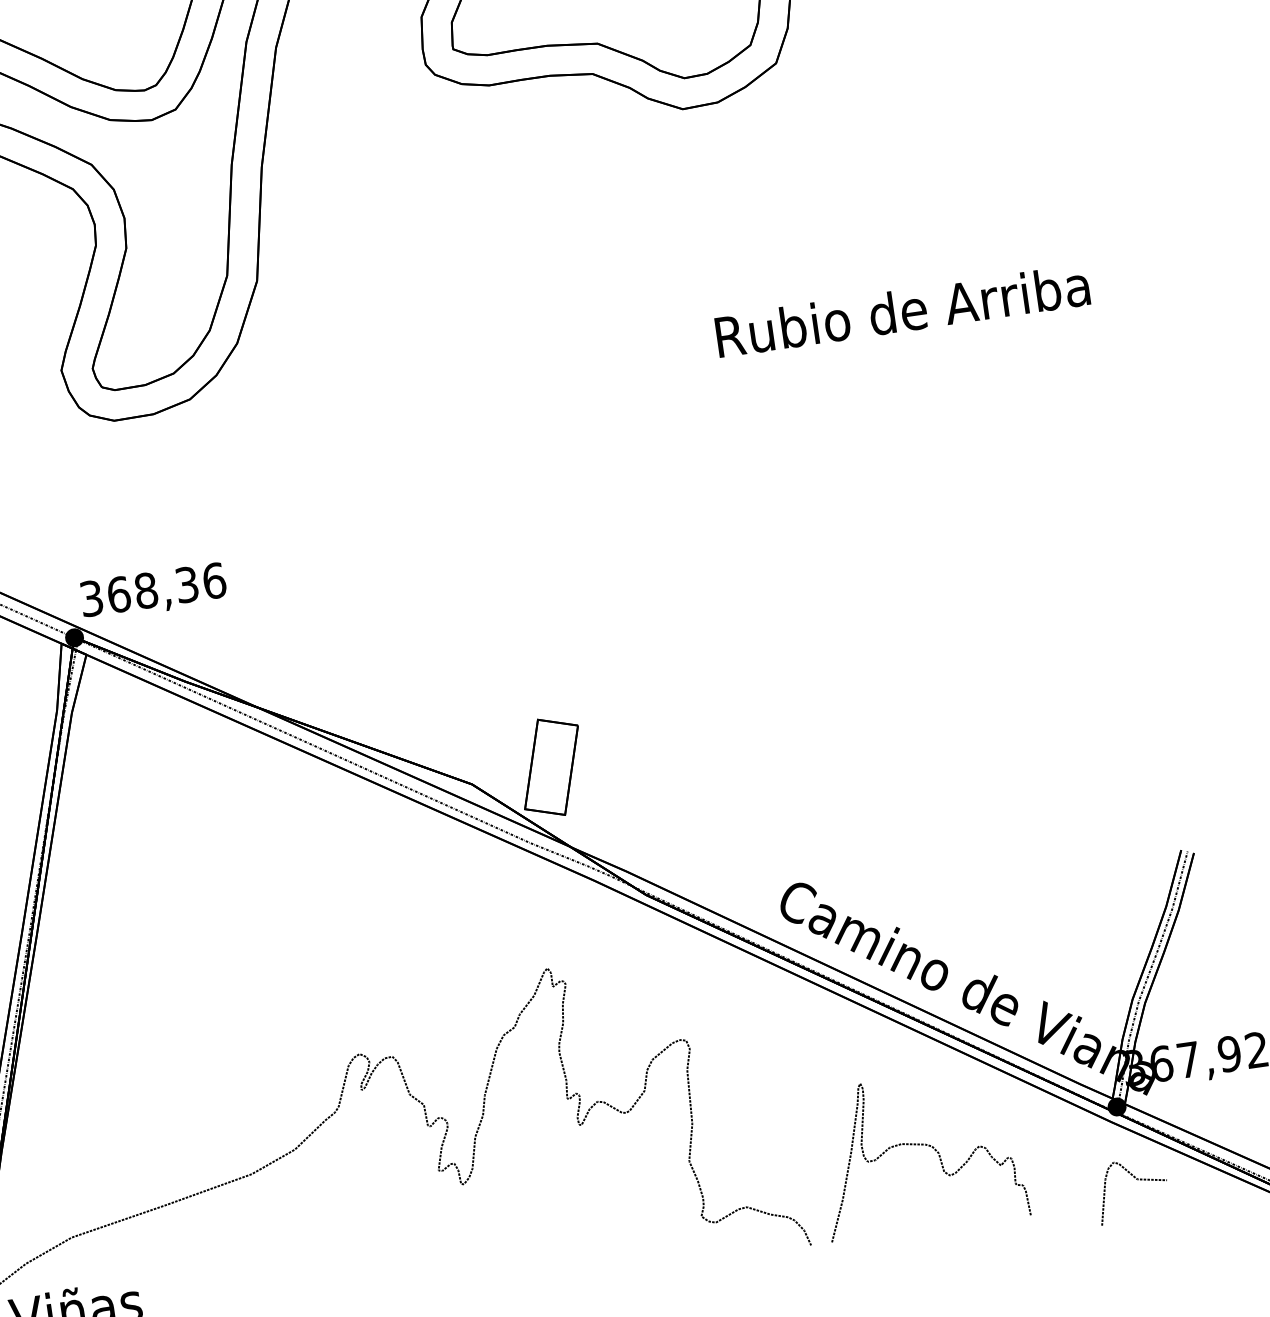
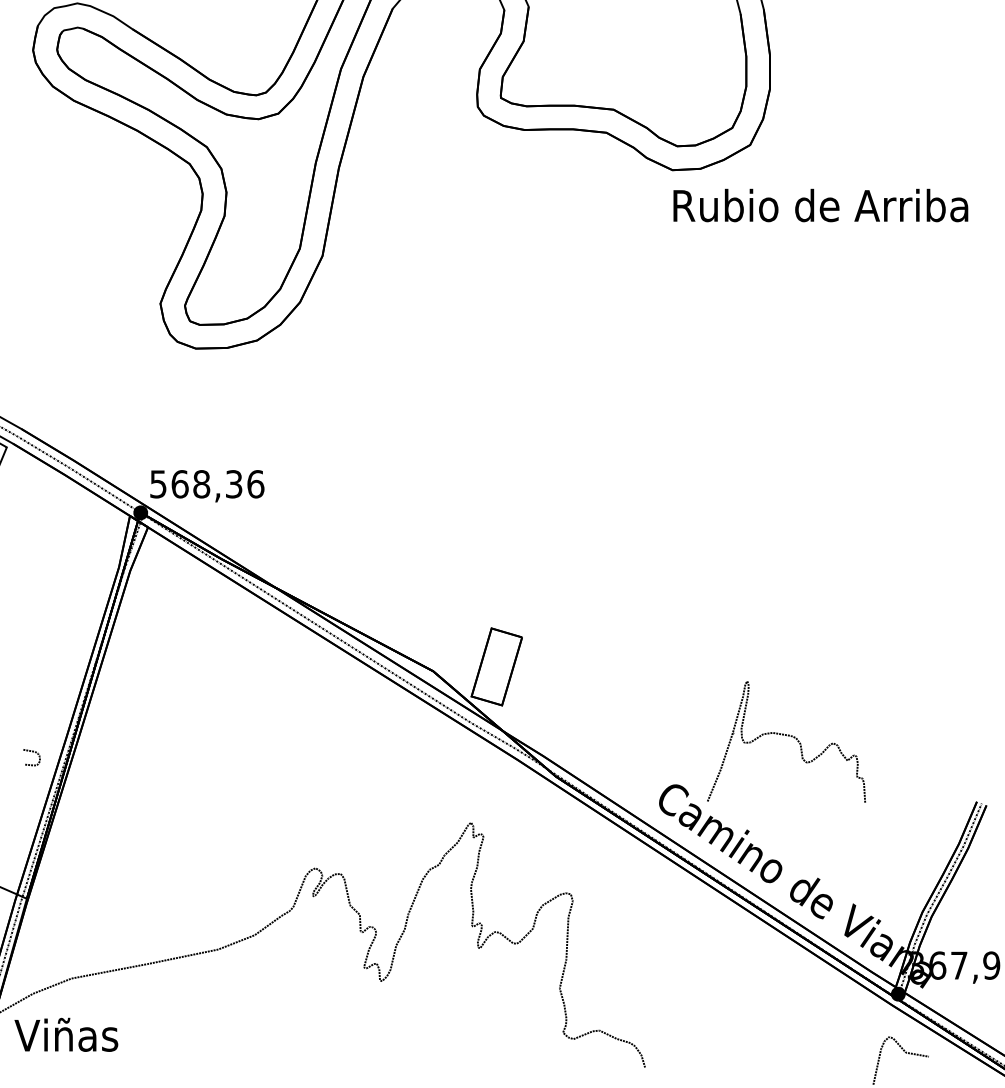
text: (902, 310) -> (820, 205), moved
text: (91, 597) -> (158, 483), 368,36 -> 568,36
curve: (922, 1145) -> (788, 736), moved

